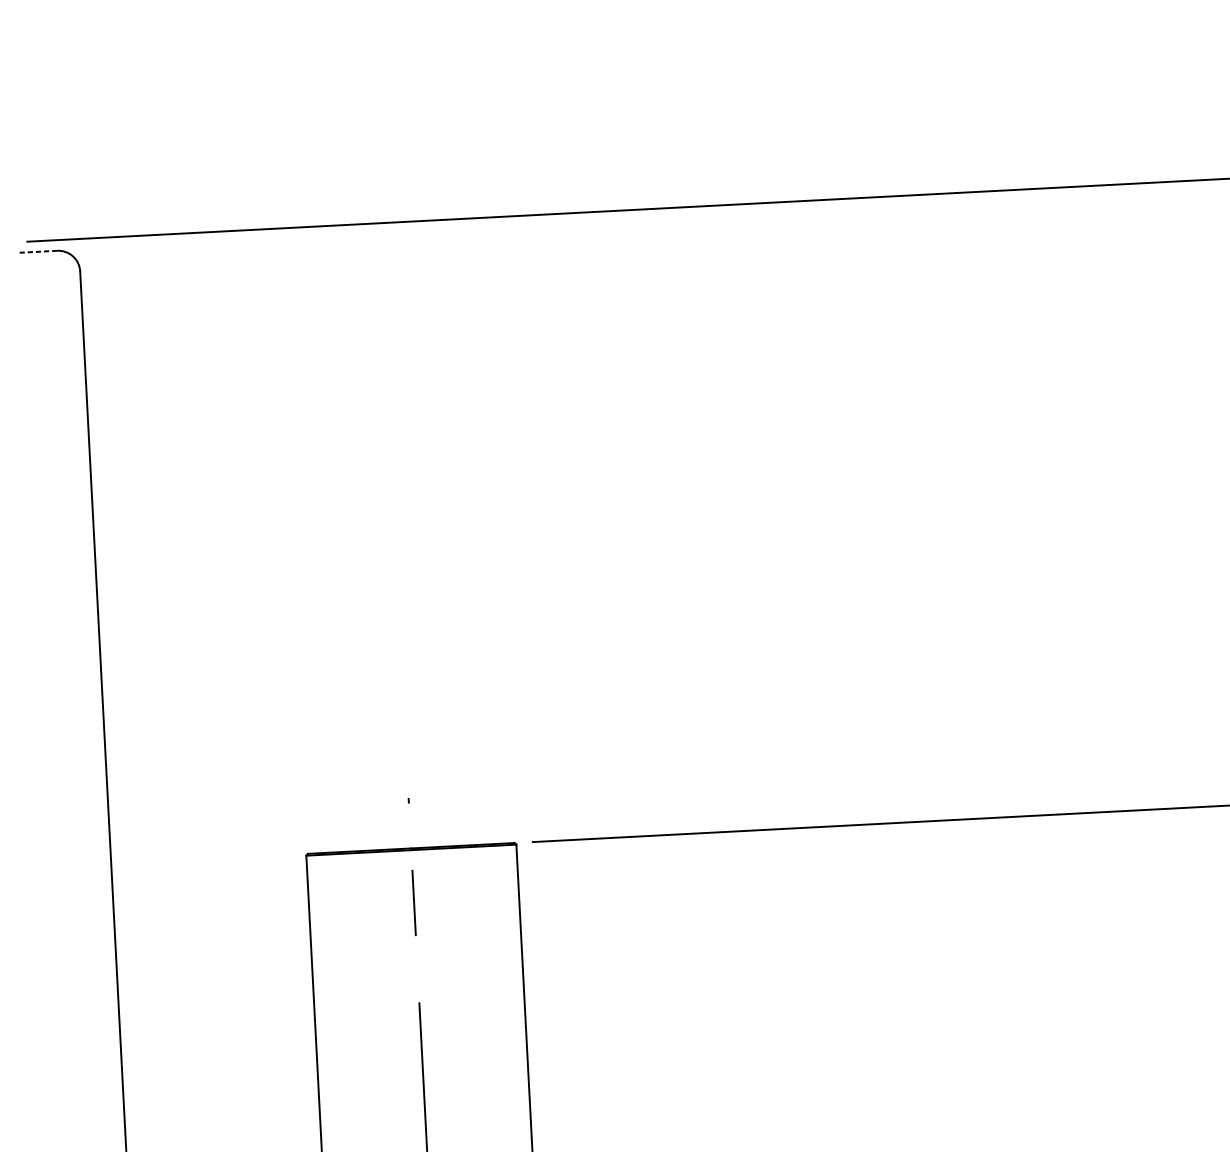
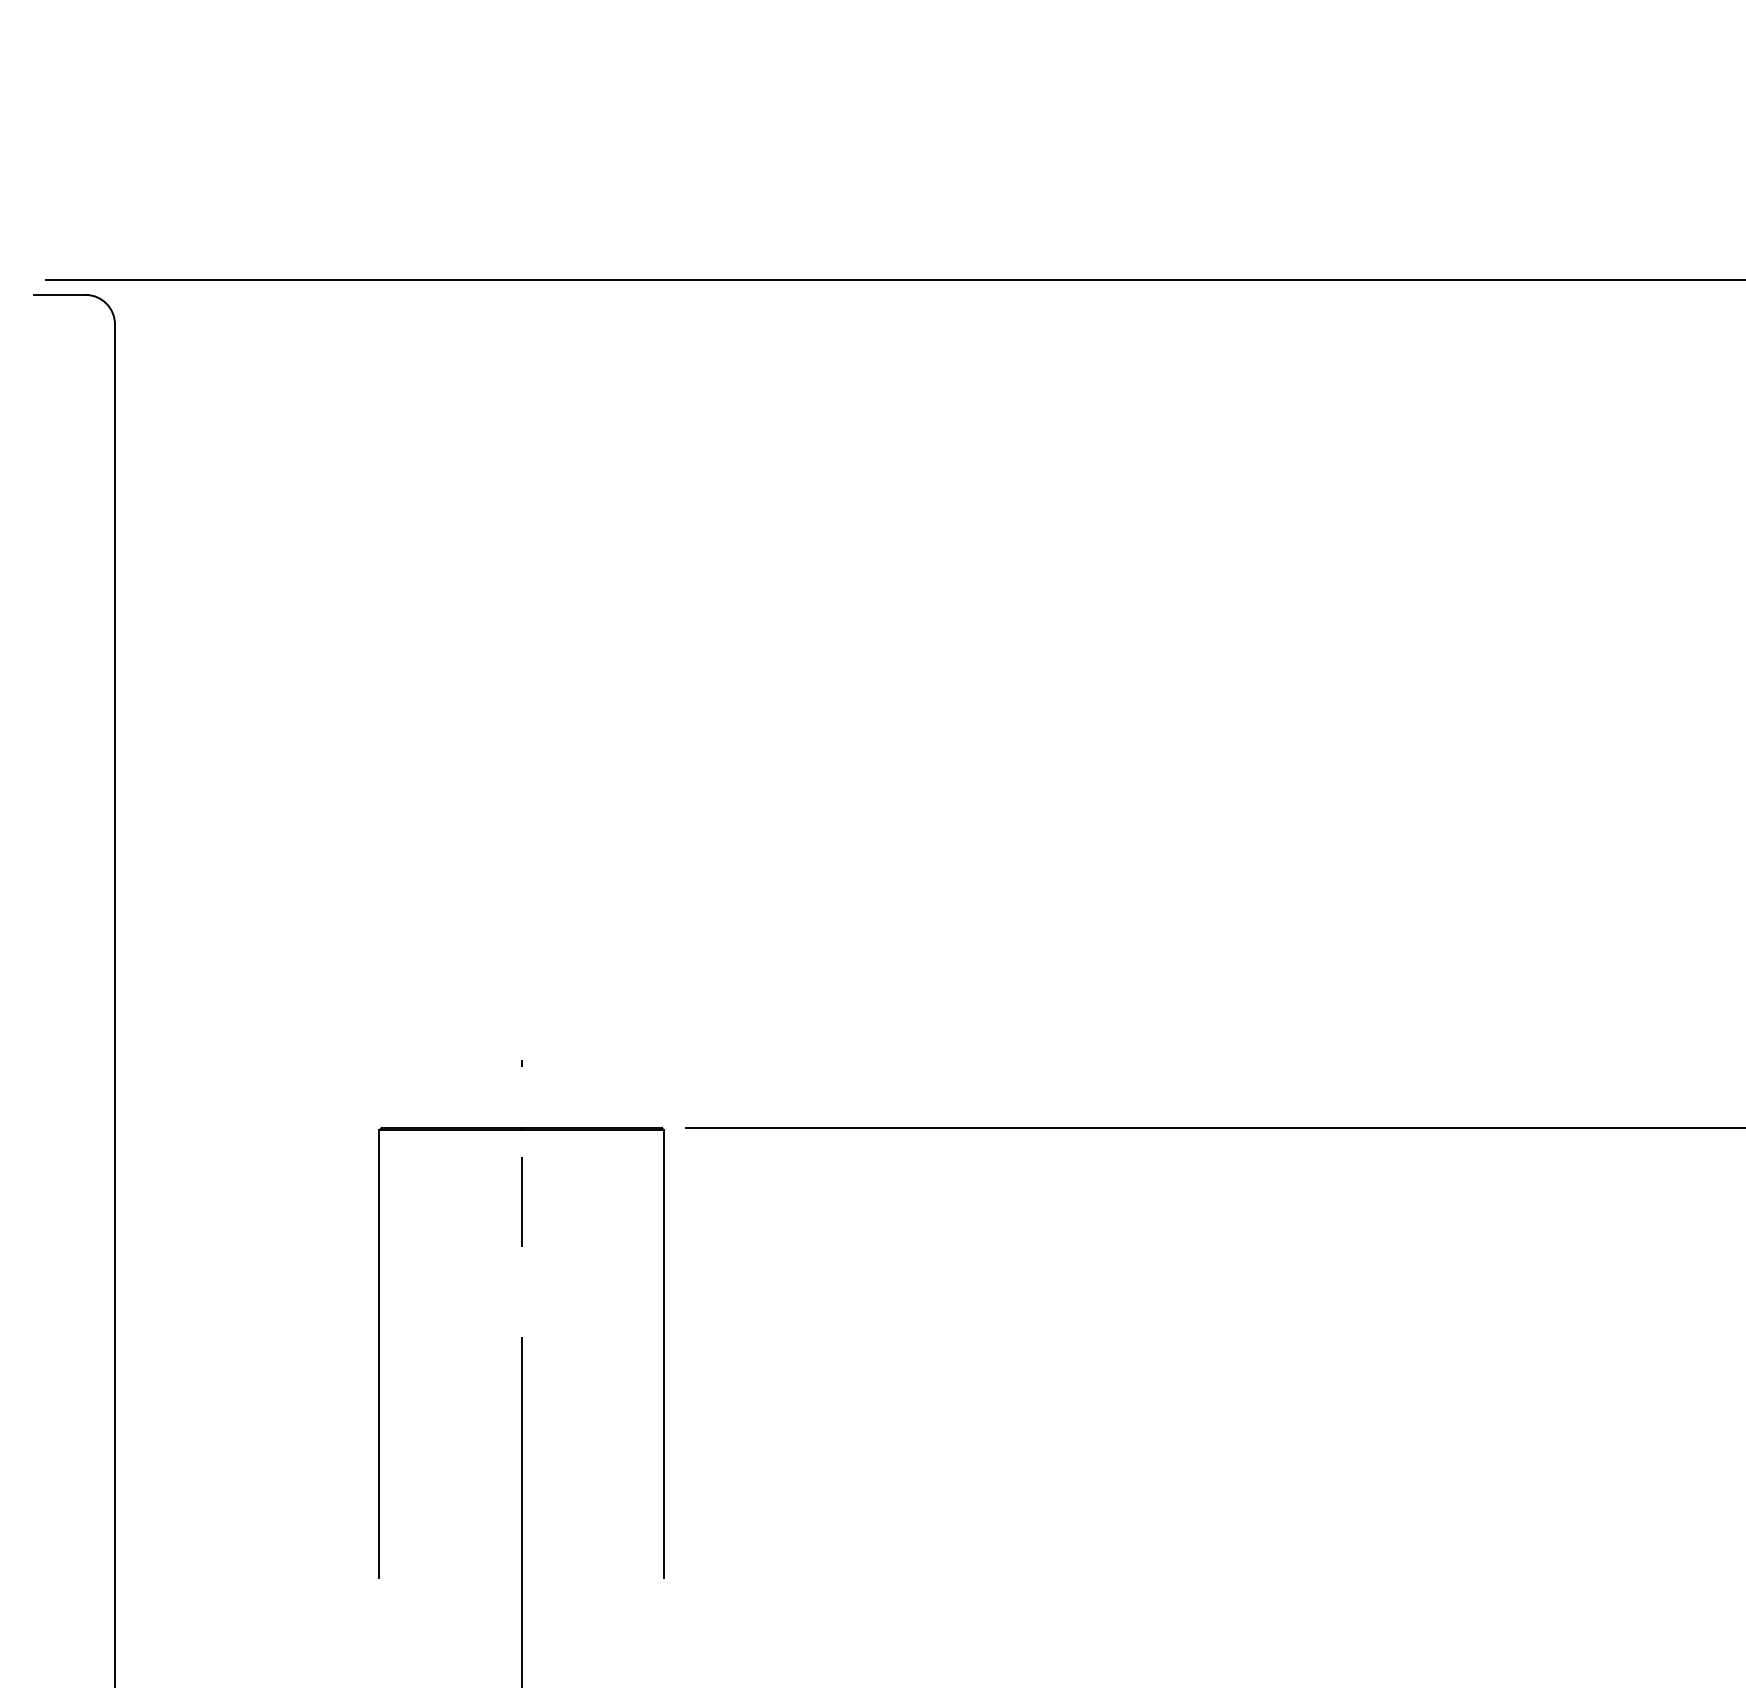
line: (38, 251) -> (59, 294), dashed -> solid

